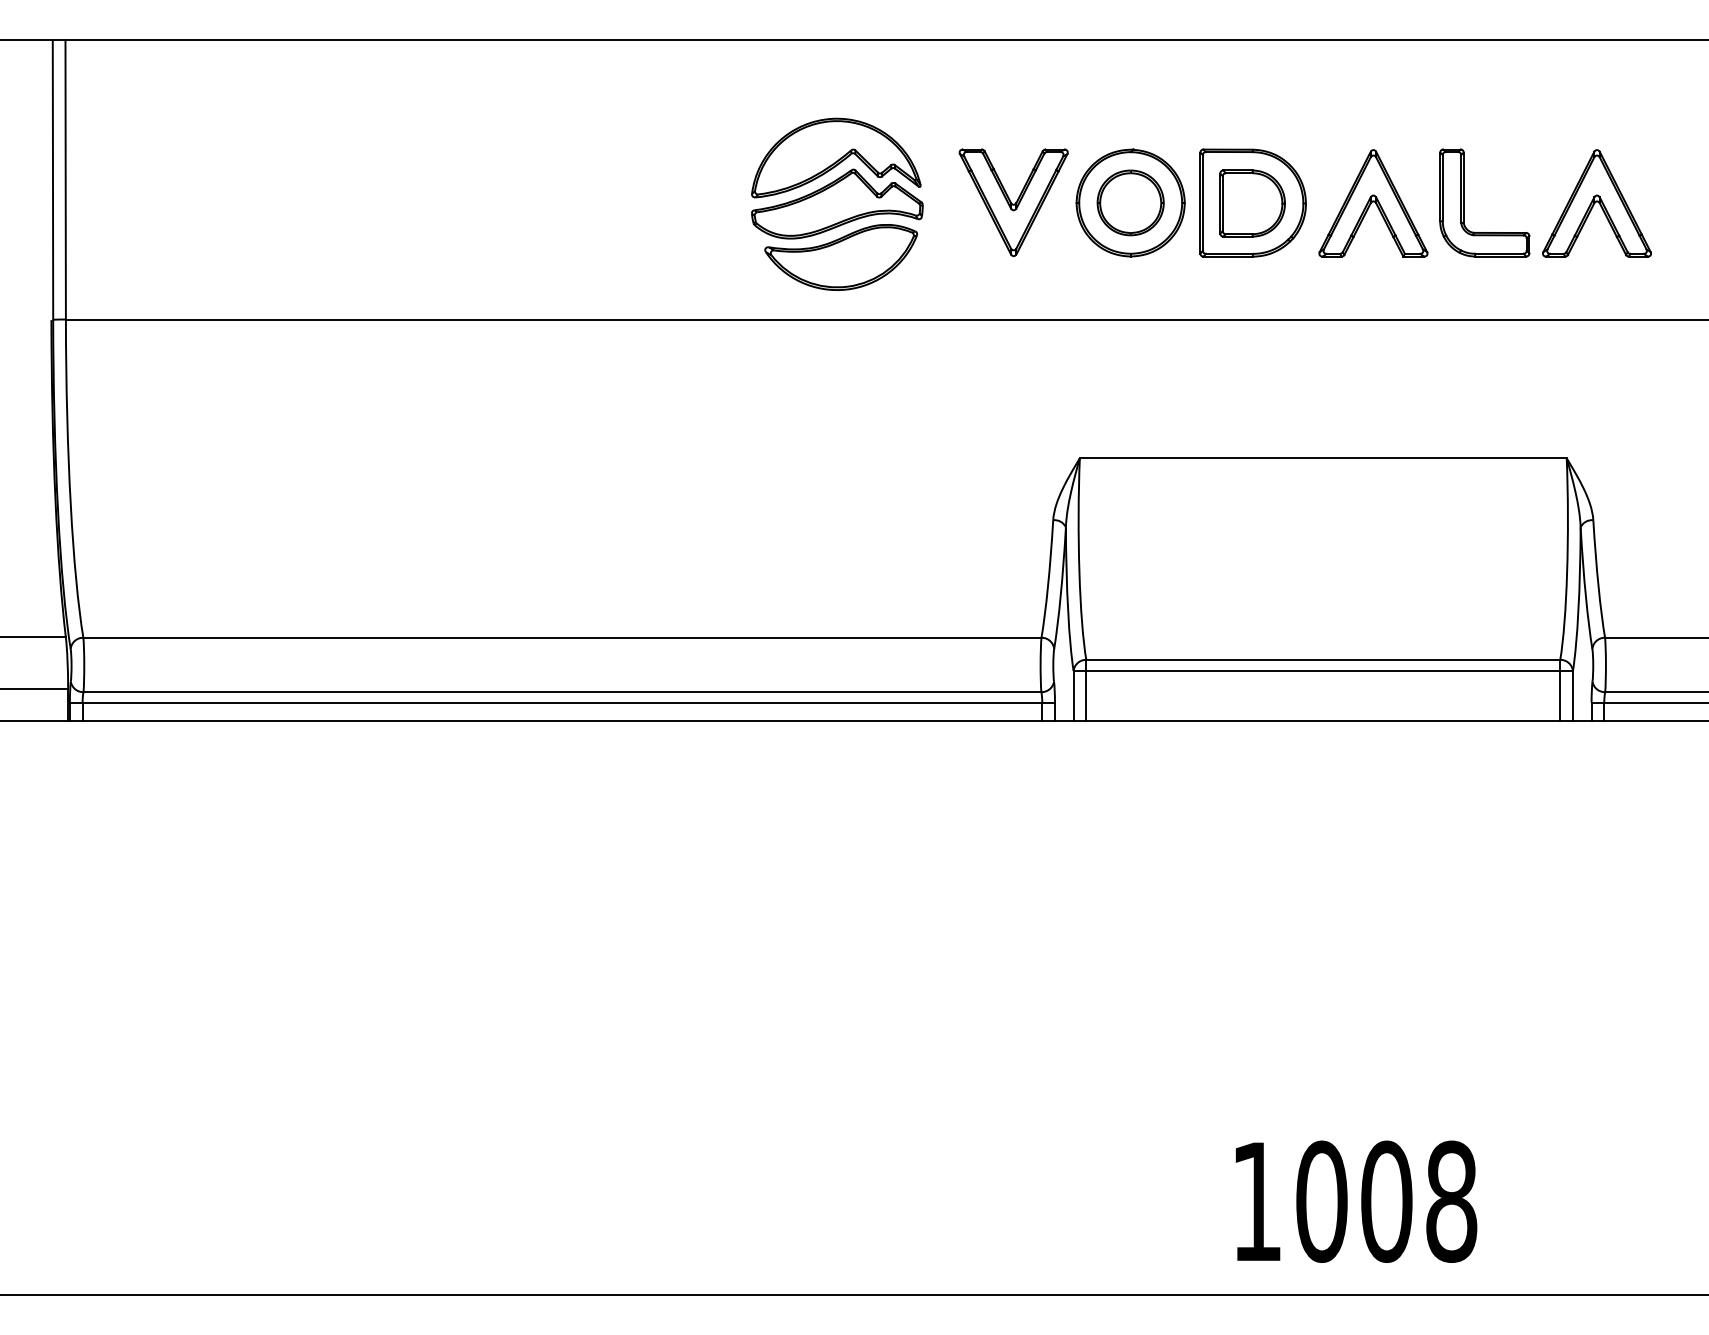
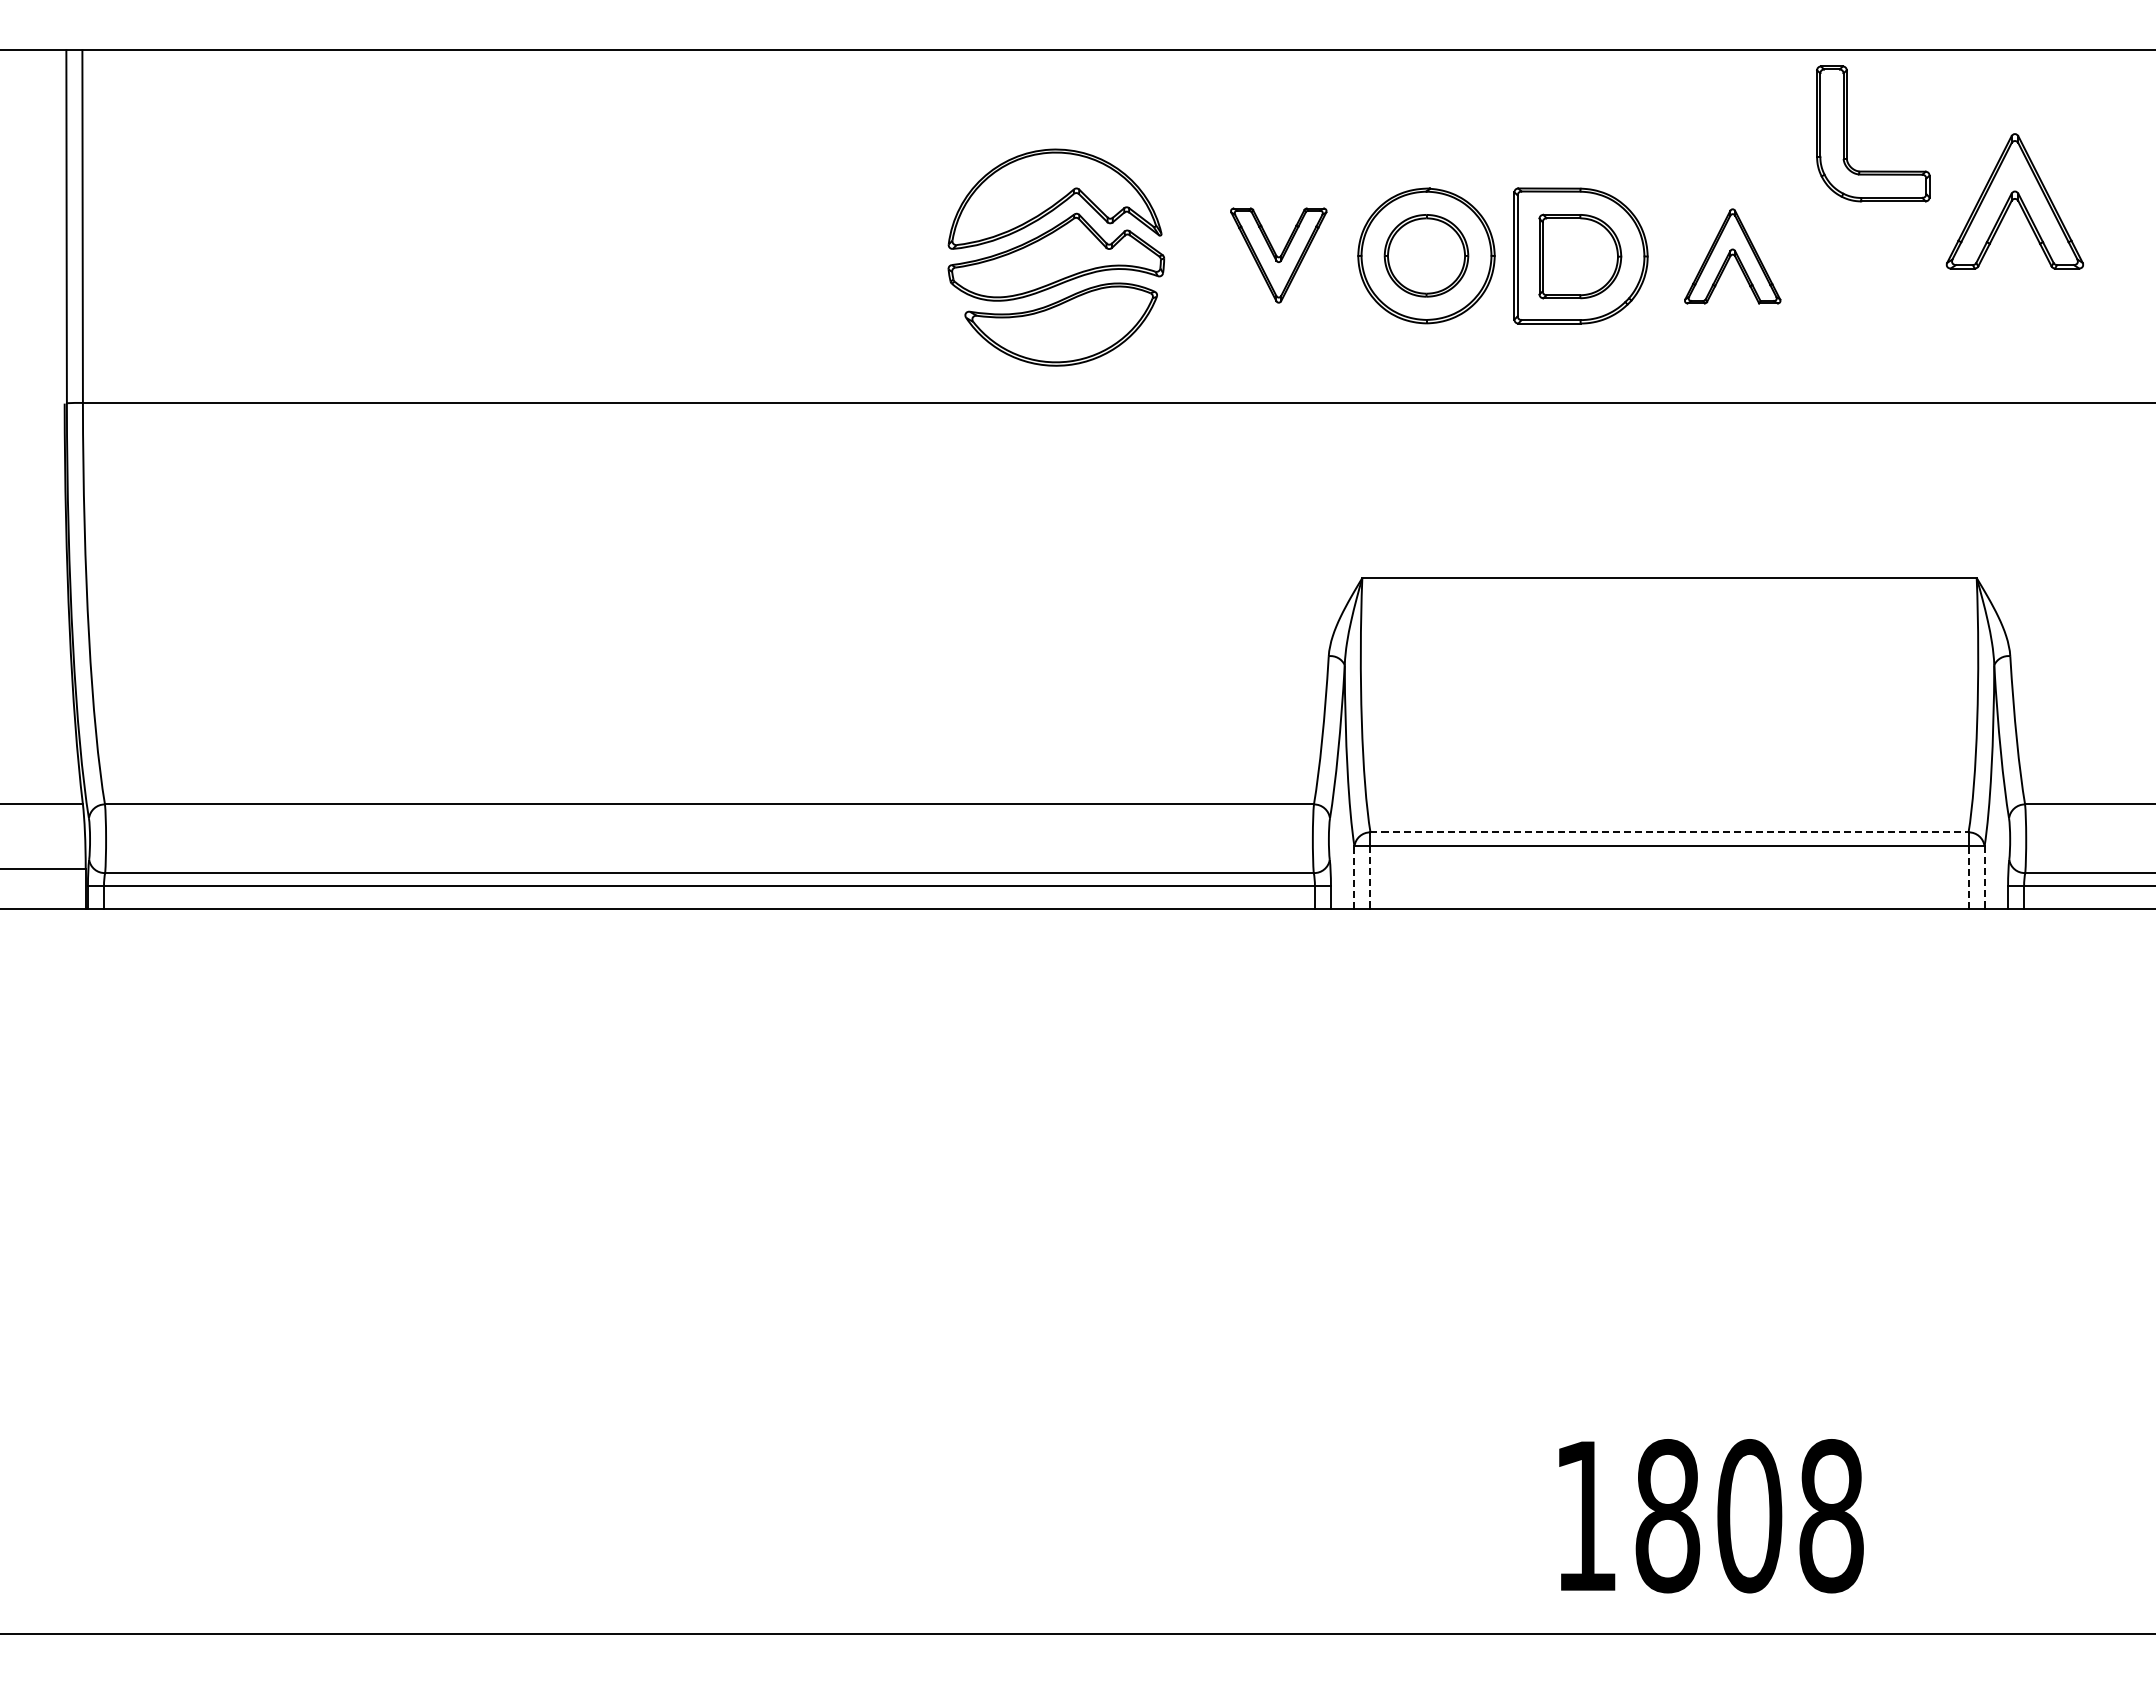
part: (1013, 202) -> (1278, 255), size x0.7
part: (1464, 202) -> (1847, 133), moved
part: (1373, 203) -> (1732, 256), size x0.7
part: (1596, 203) -> (2014, 201), moved
line: (1324, 659) -> (1670, 832), solid -> dashed
line: (1073, 695) -> (1354, 877), solid -> dashed
line: (1560, 695) -> (1968, 877), solid -> dashed
line: (1086, 696) -> (1370, 878), solid -> dashed
line: (1572, 696) -> (1984, 878), solid -> dashed
text: (1321, 1202) -> (1667, 1516), 1008 -> 1808

